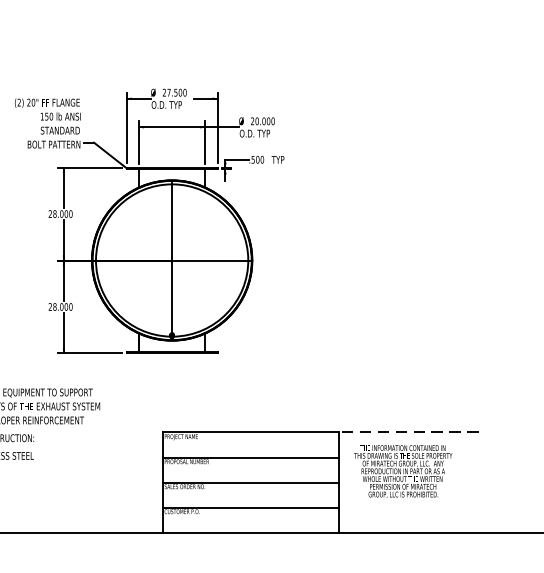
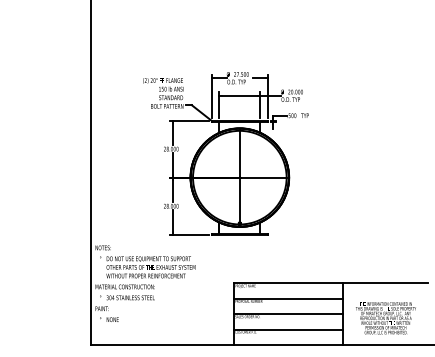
line: (408, 432) -> (385, 283), dashed -> solid
text: (402, 471) -> (385, 318), moved

